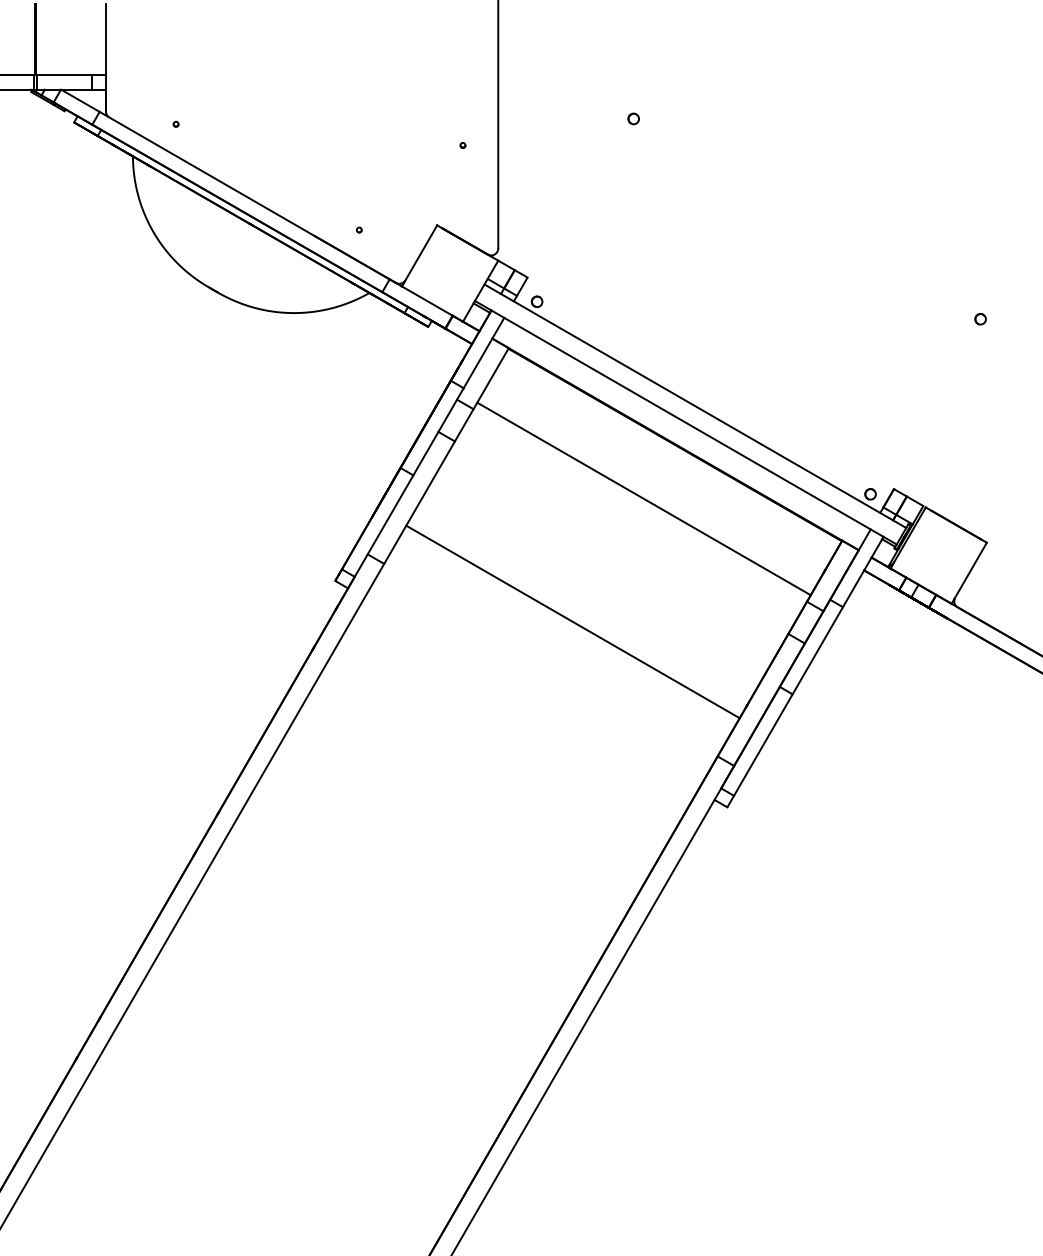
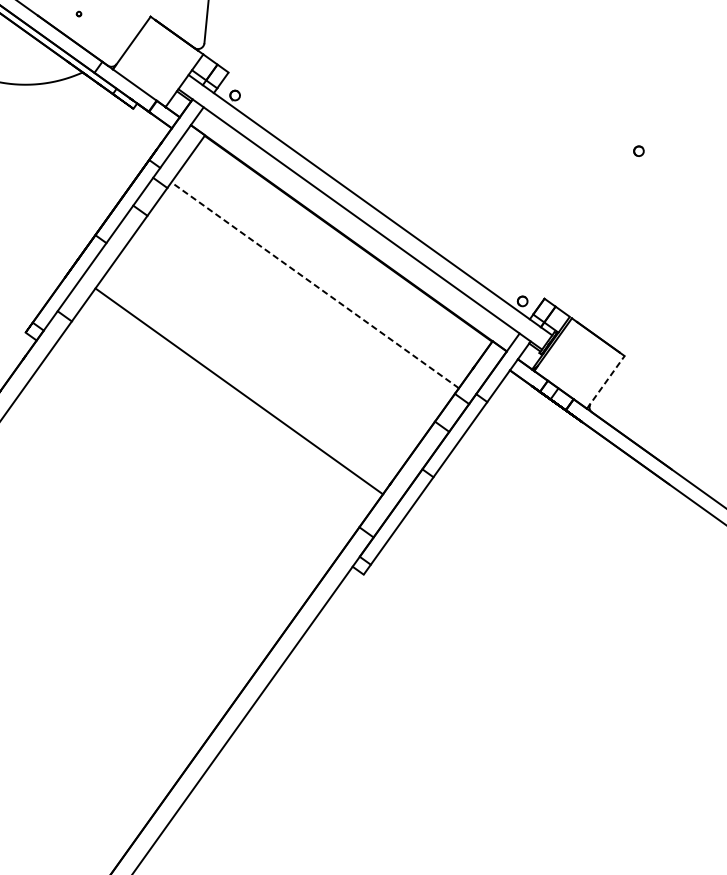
line: (644, 498) -> (315, 284), solid -> dashed
line: (969, 572) -> (606, 381), solid -> dashed

